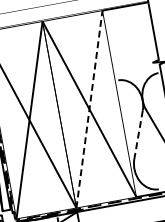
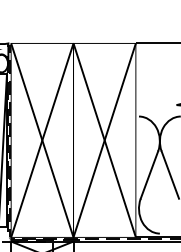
line: (89, 109) -> (104, 140), dashed -> solid
line: (138, 135) -> (149, 175), dashed -> solid

